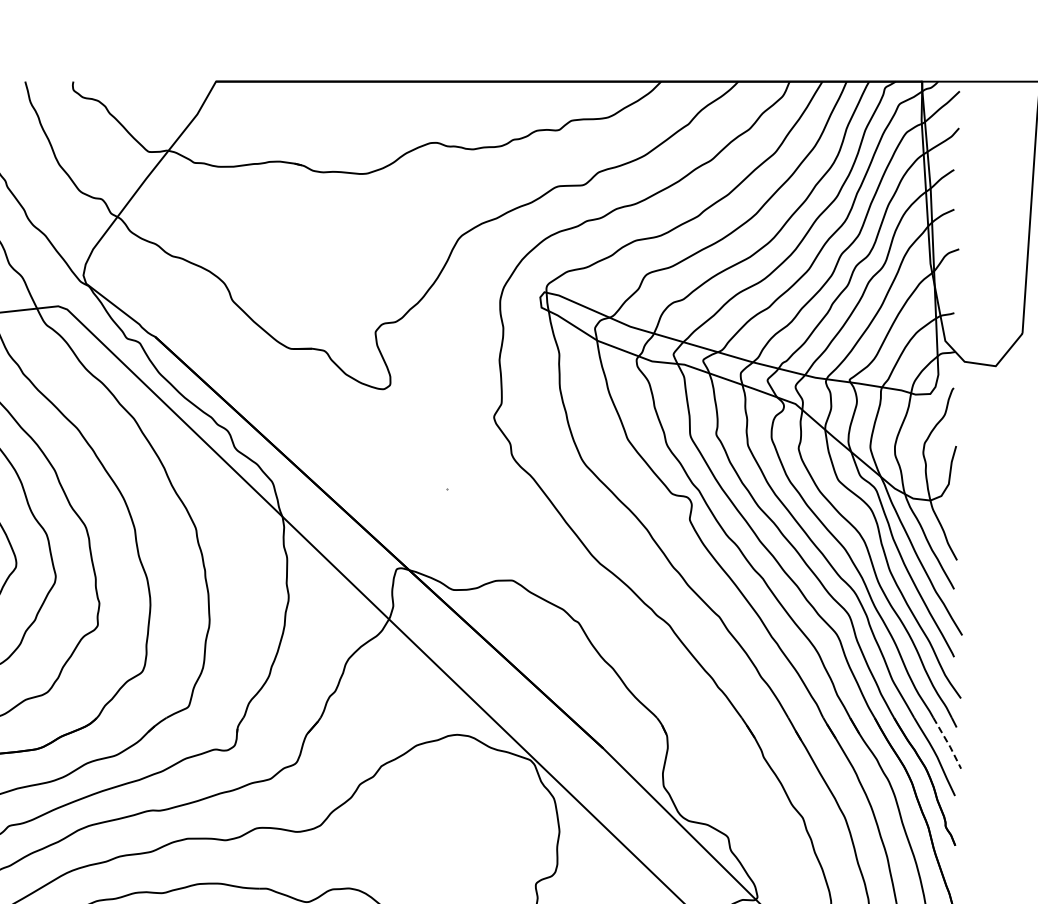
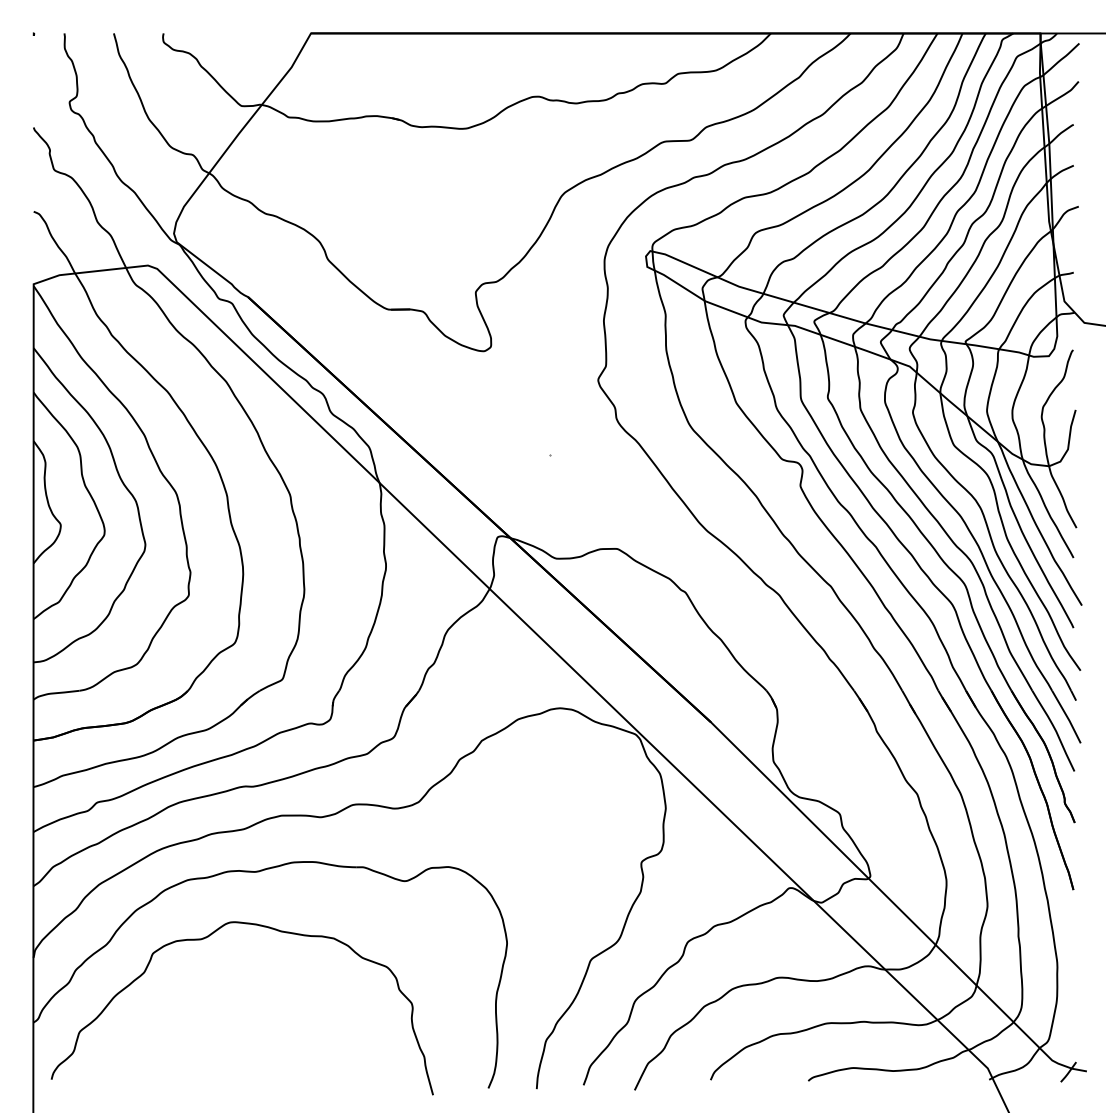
line: (948, 743) -> (1067, 717), dashed -> solid

